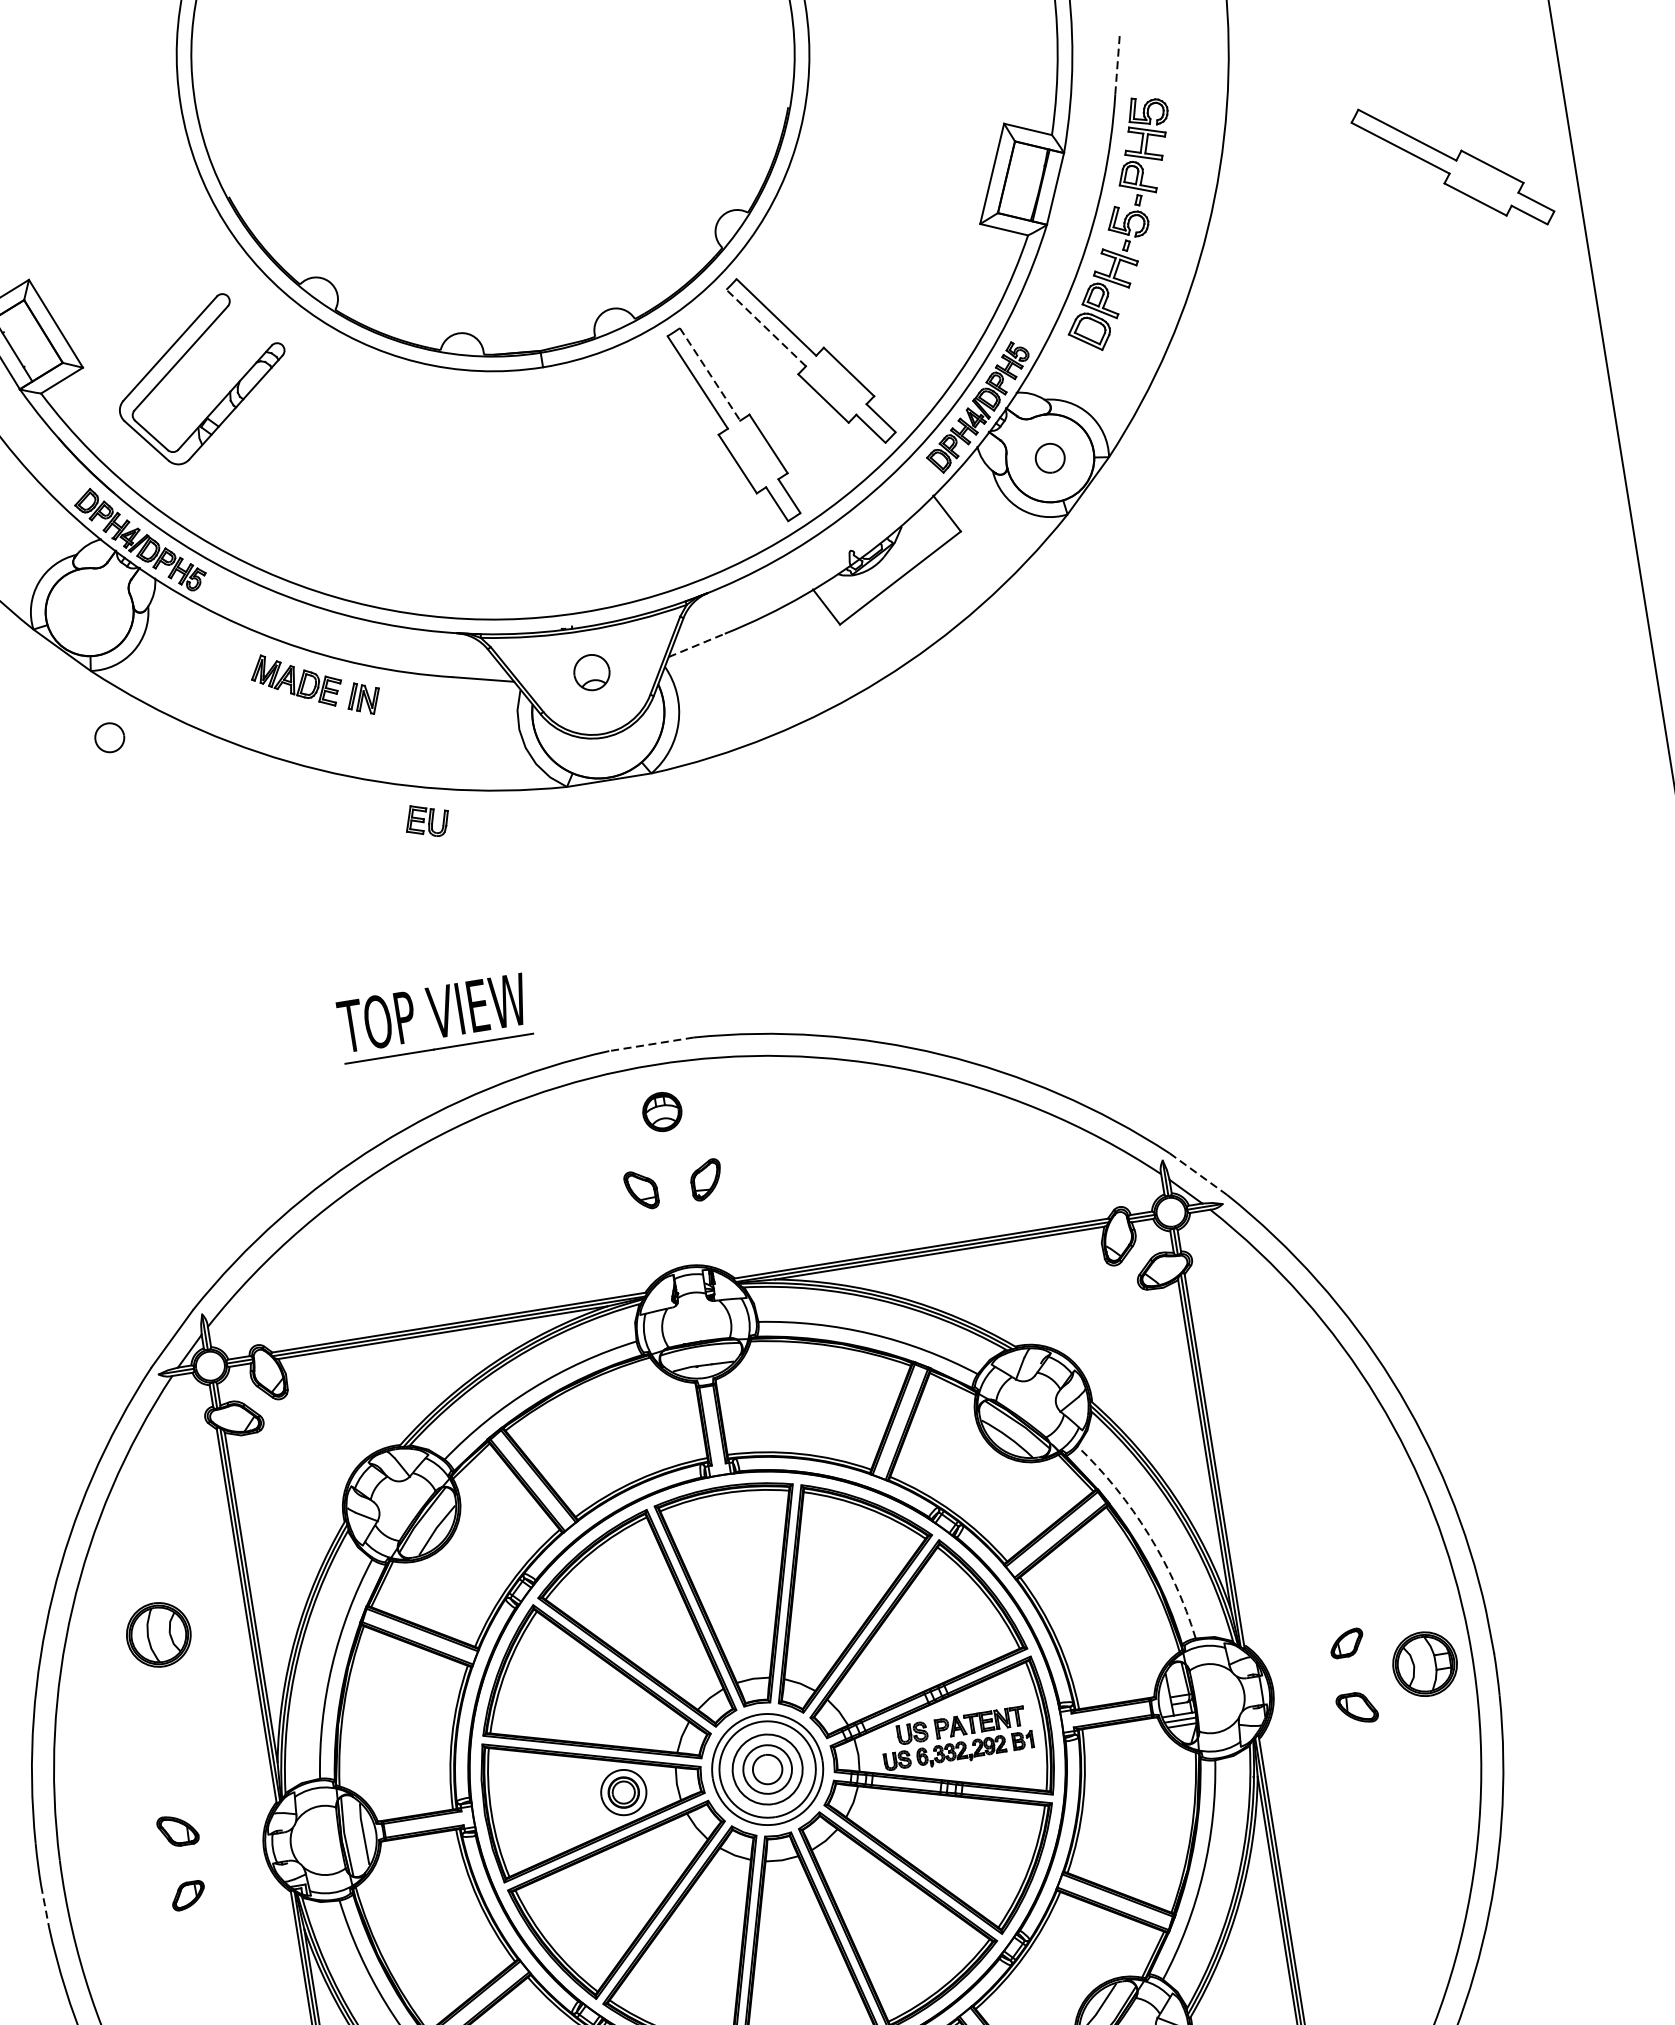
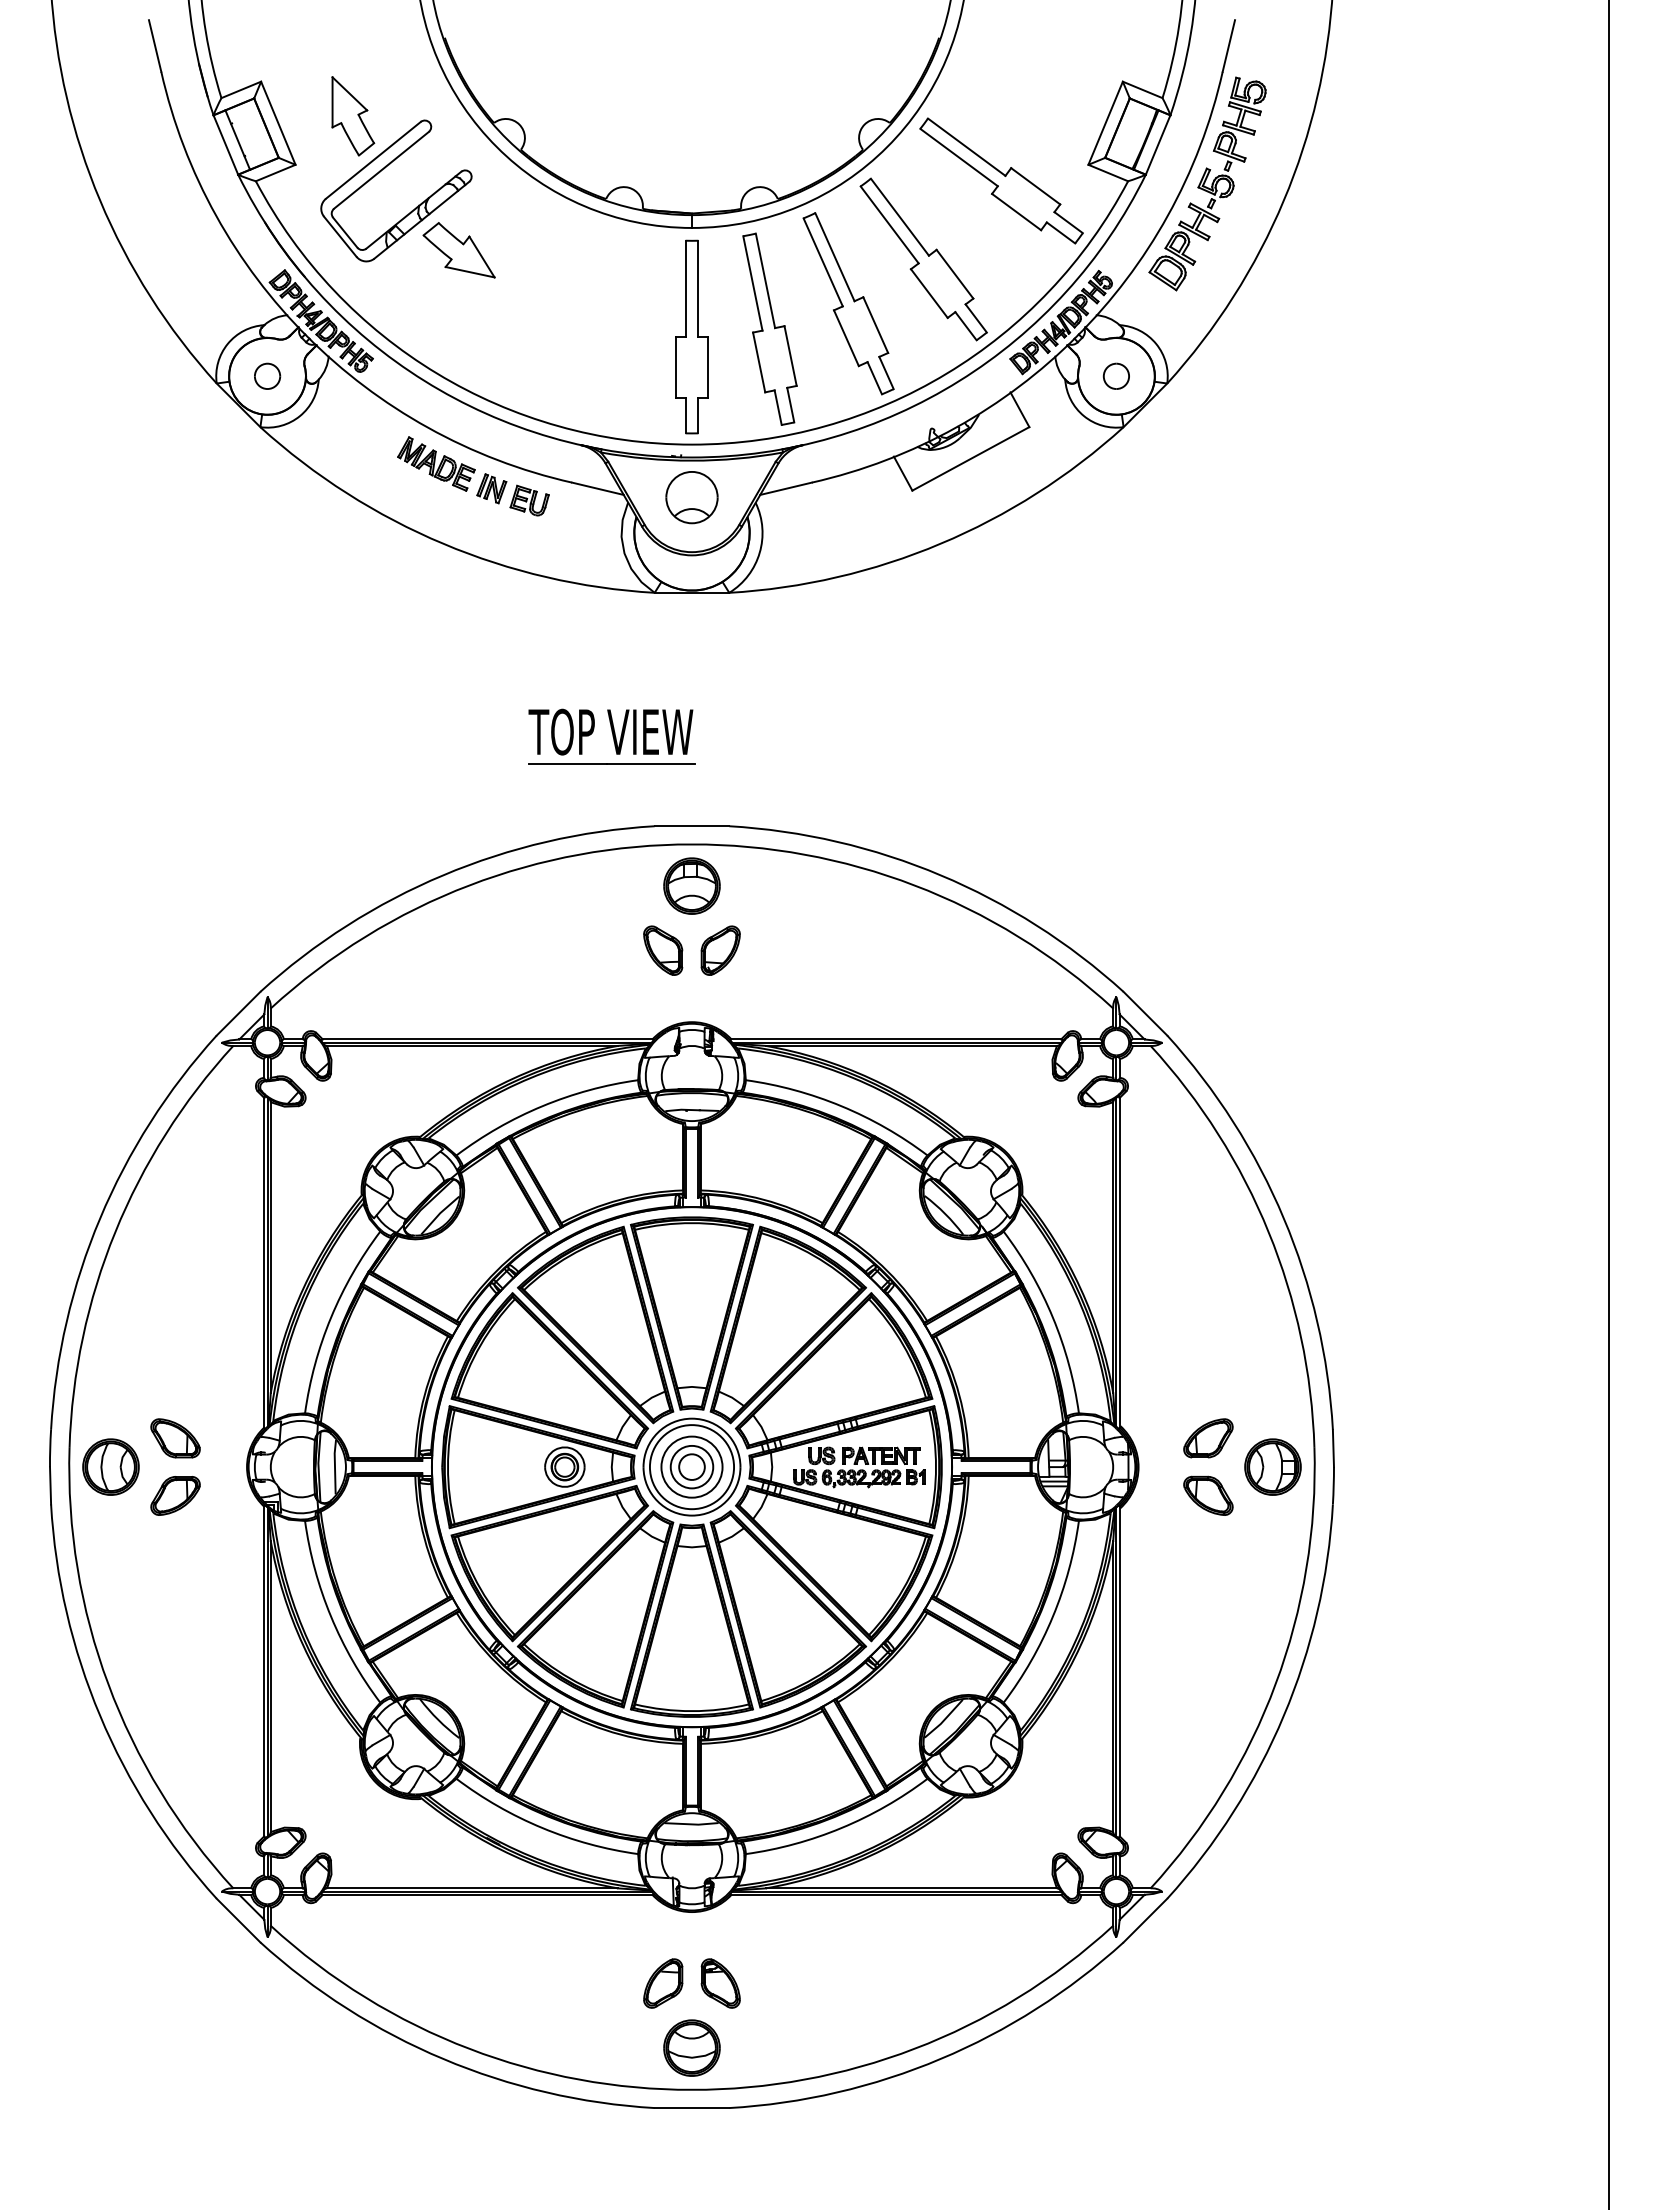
line: (1117, 63) -> (1228, 45), dashed -> solid
part: (1452, 166) -> (1001, 180), moved
part: (139, 302) -> (353, 116), added
line: (765, 327) -> (889, 224), dashed -> solid
line: (710, 374) -> (835, 257), dashed -> solid
part: (282, 435) -> (458, 250), added
part: (648, 467) -> (769, 328), added
part: (562, 490) -> (691, 336), added
line: (697, 645) -> (786, 488), dashed -> solid
part: (591, 672) -> (691, 497), size x1.67
part: (109, 736) -> (267, 375), moved
part: (427, 820) -> (529, 500), moved
part: (434, 1017) -> (611, 736), moved
line: (650, 1044) -> (691, 826), dashed -> solid
part: (661, 1111) -> (691, 885), size x1.67
line: (1198, 1174) -> (1145, 1013), dashed -> solid
part: (706, 1179) -> (720, 950), size x1.43
part: (641, 1190) -> (663, 950), size x1.43
arc: (1148, 1534) -> (1052, 1317), dashed -> solid
part: (158, 1634) -> (110, 1466), moved
part: (1346, 1643) -> (1208, 1438), size x1.67
part: (1357, 1708) -> (1208, 1495), size x1.43
part: (178, 1830) -> (175, 1438), size x1.43
part: (188, 1895) -> (175, 1495), size x1.67
line: (45, 1906) -> (50, 1485), dashed -> solid

